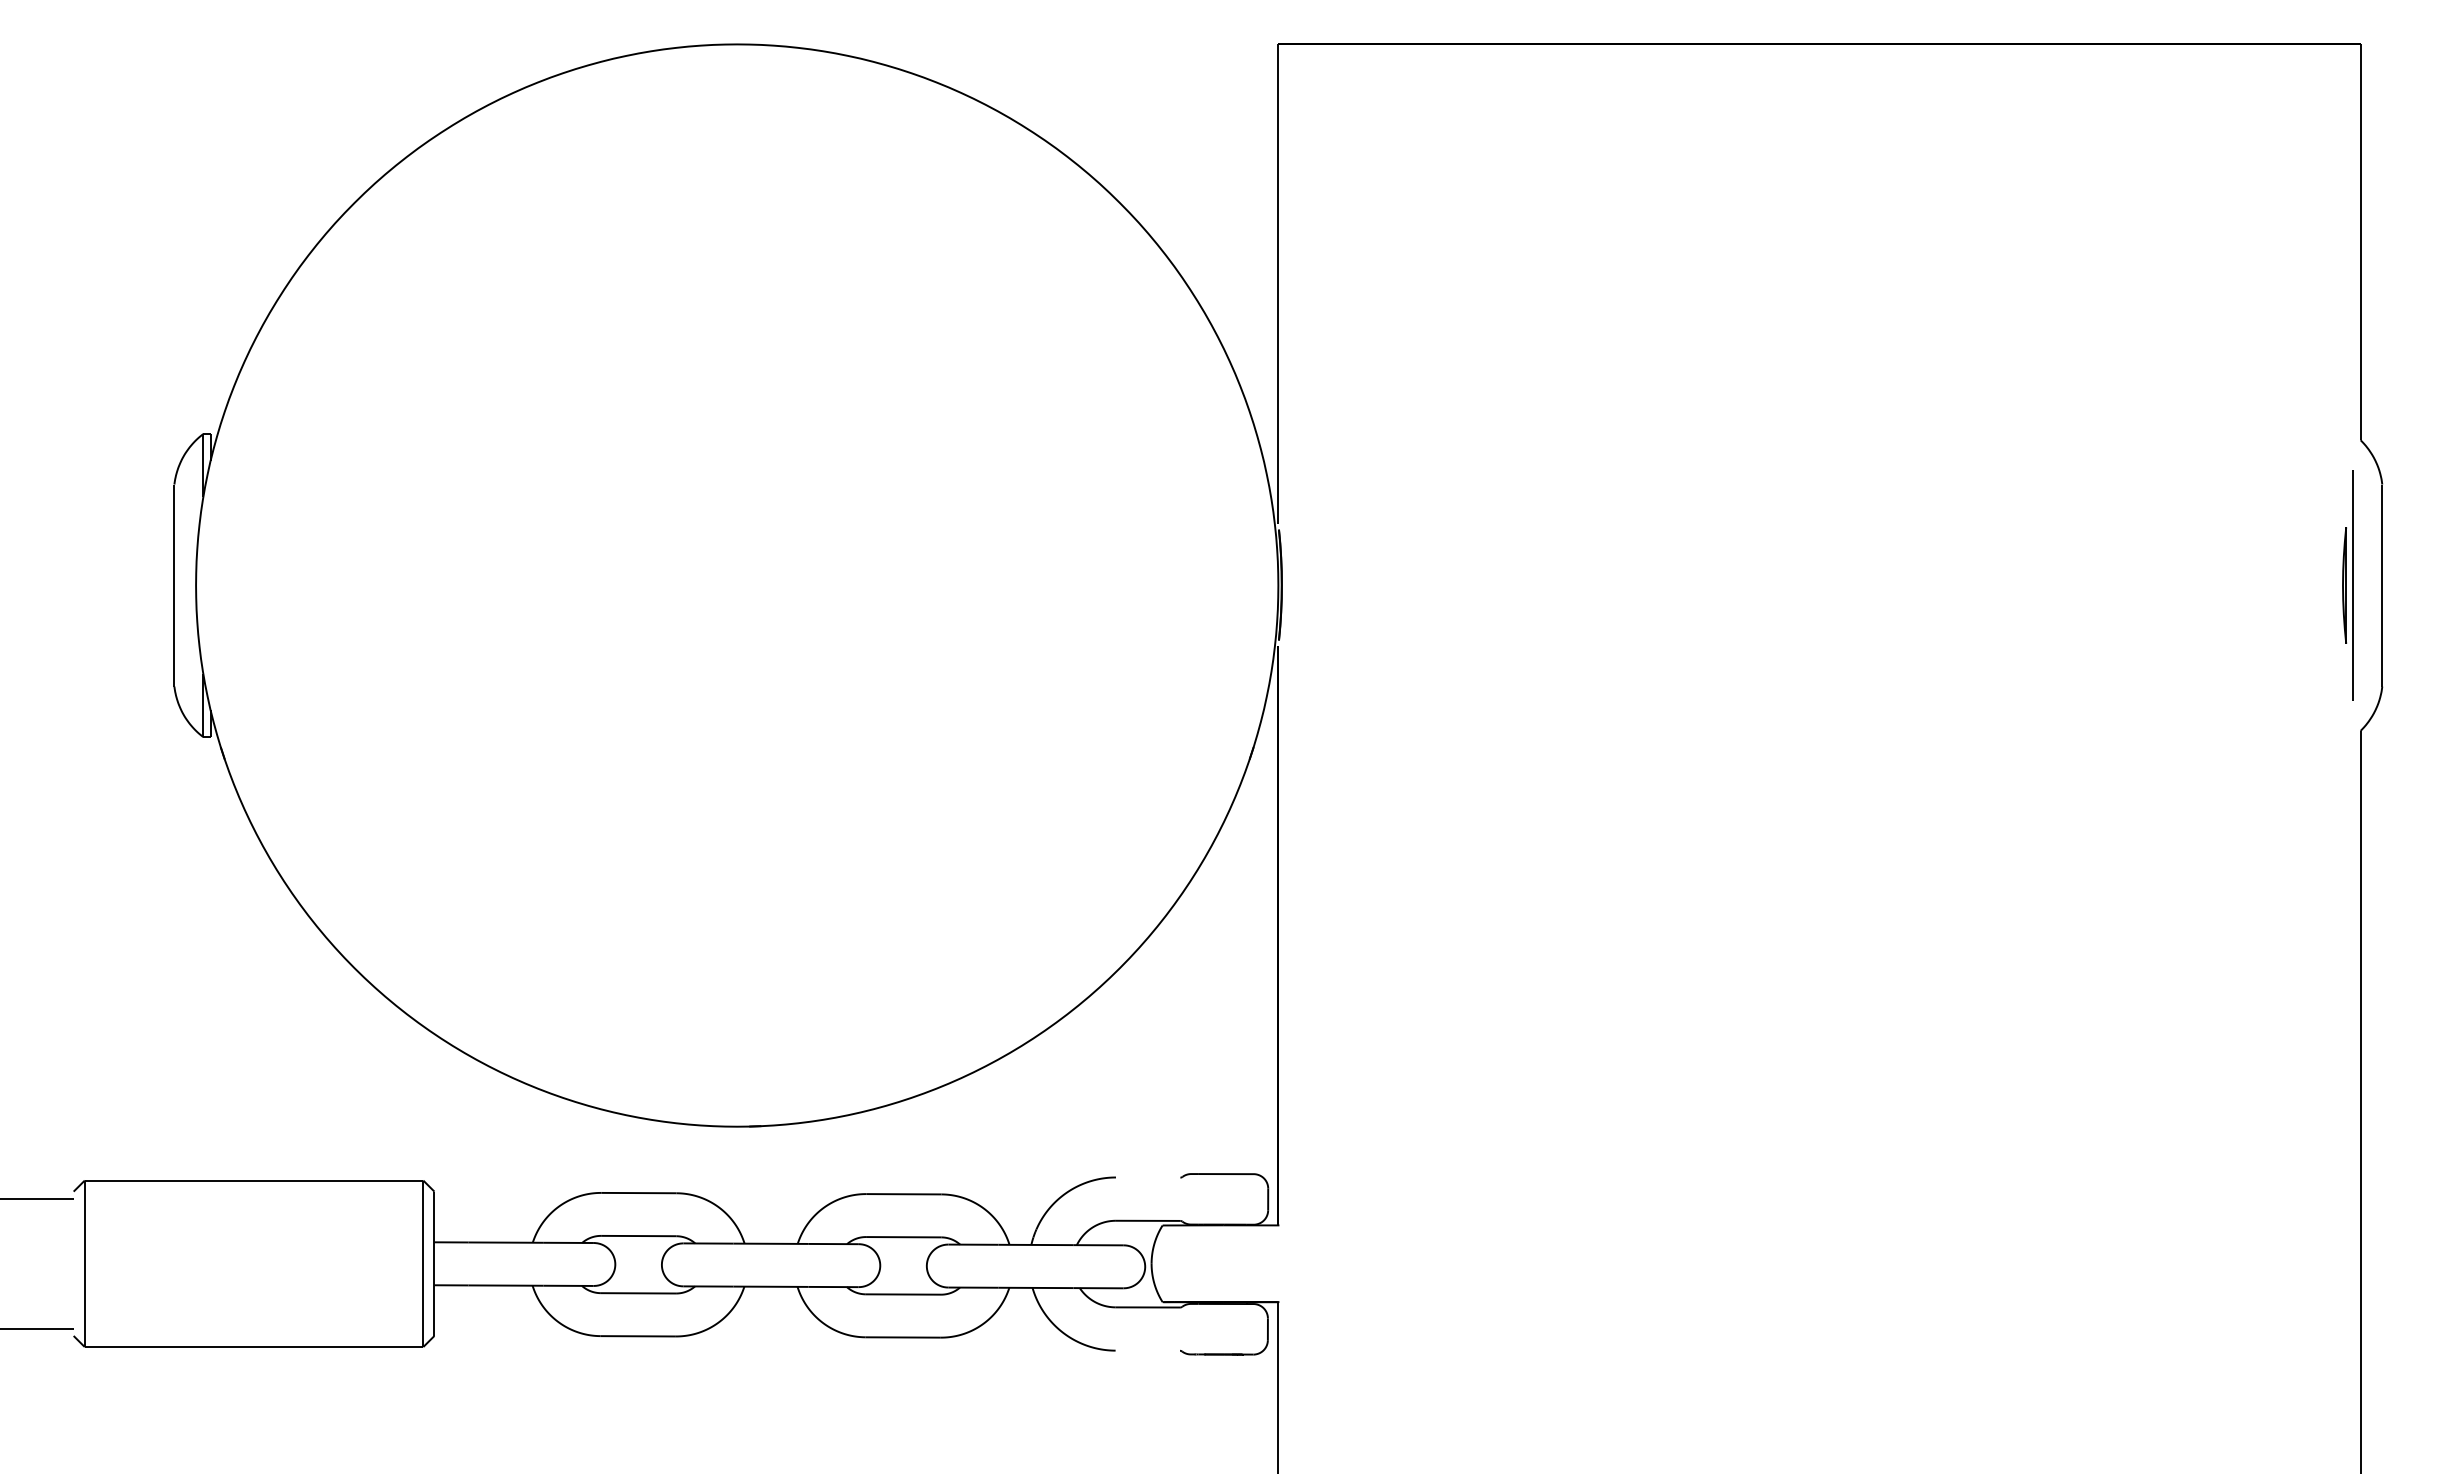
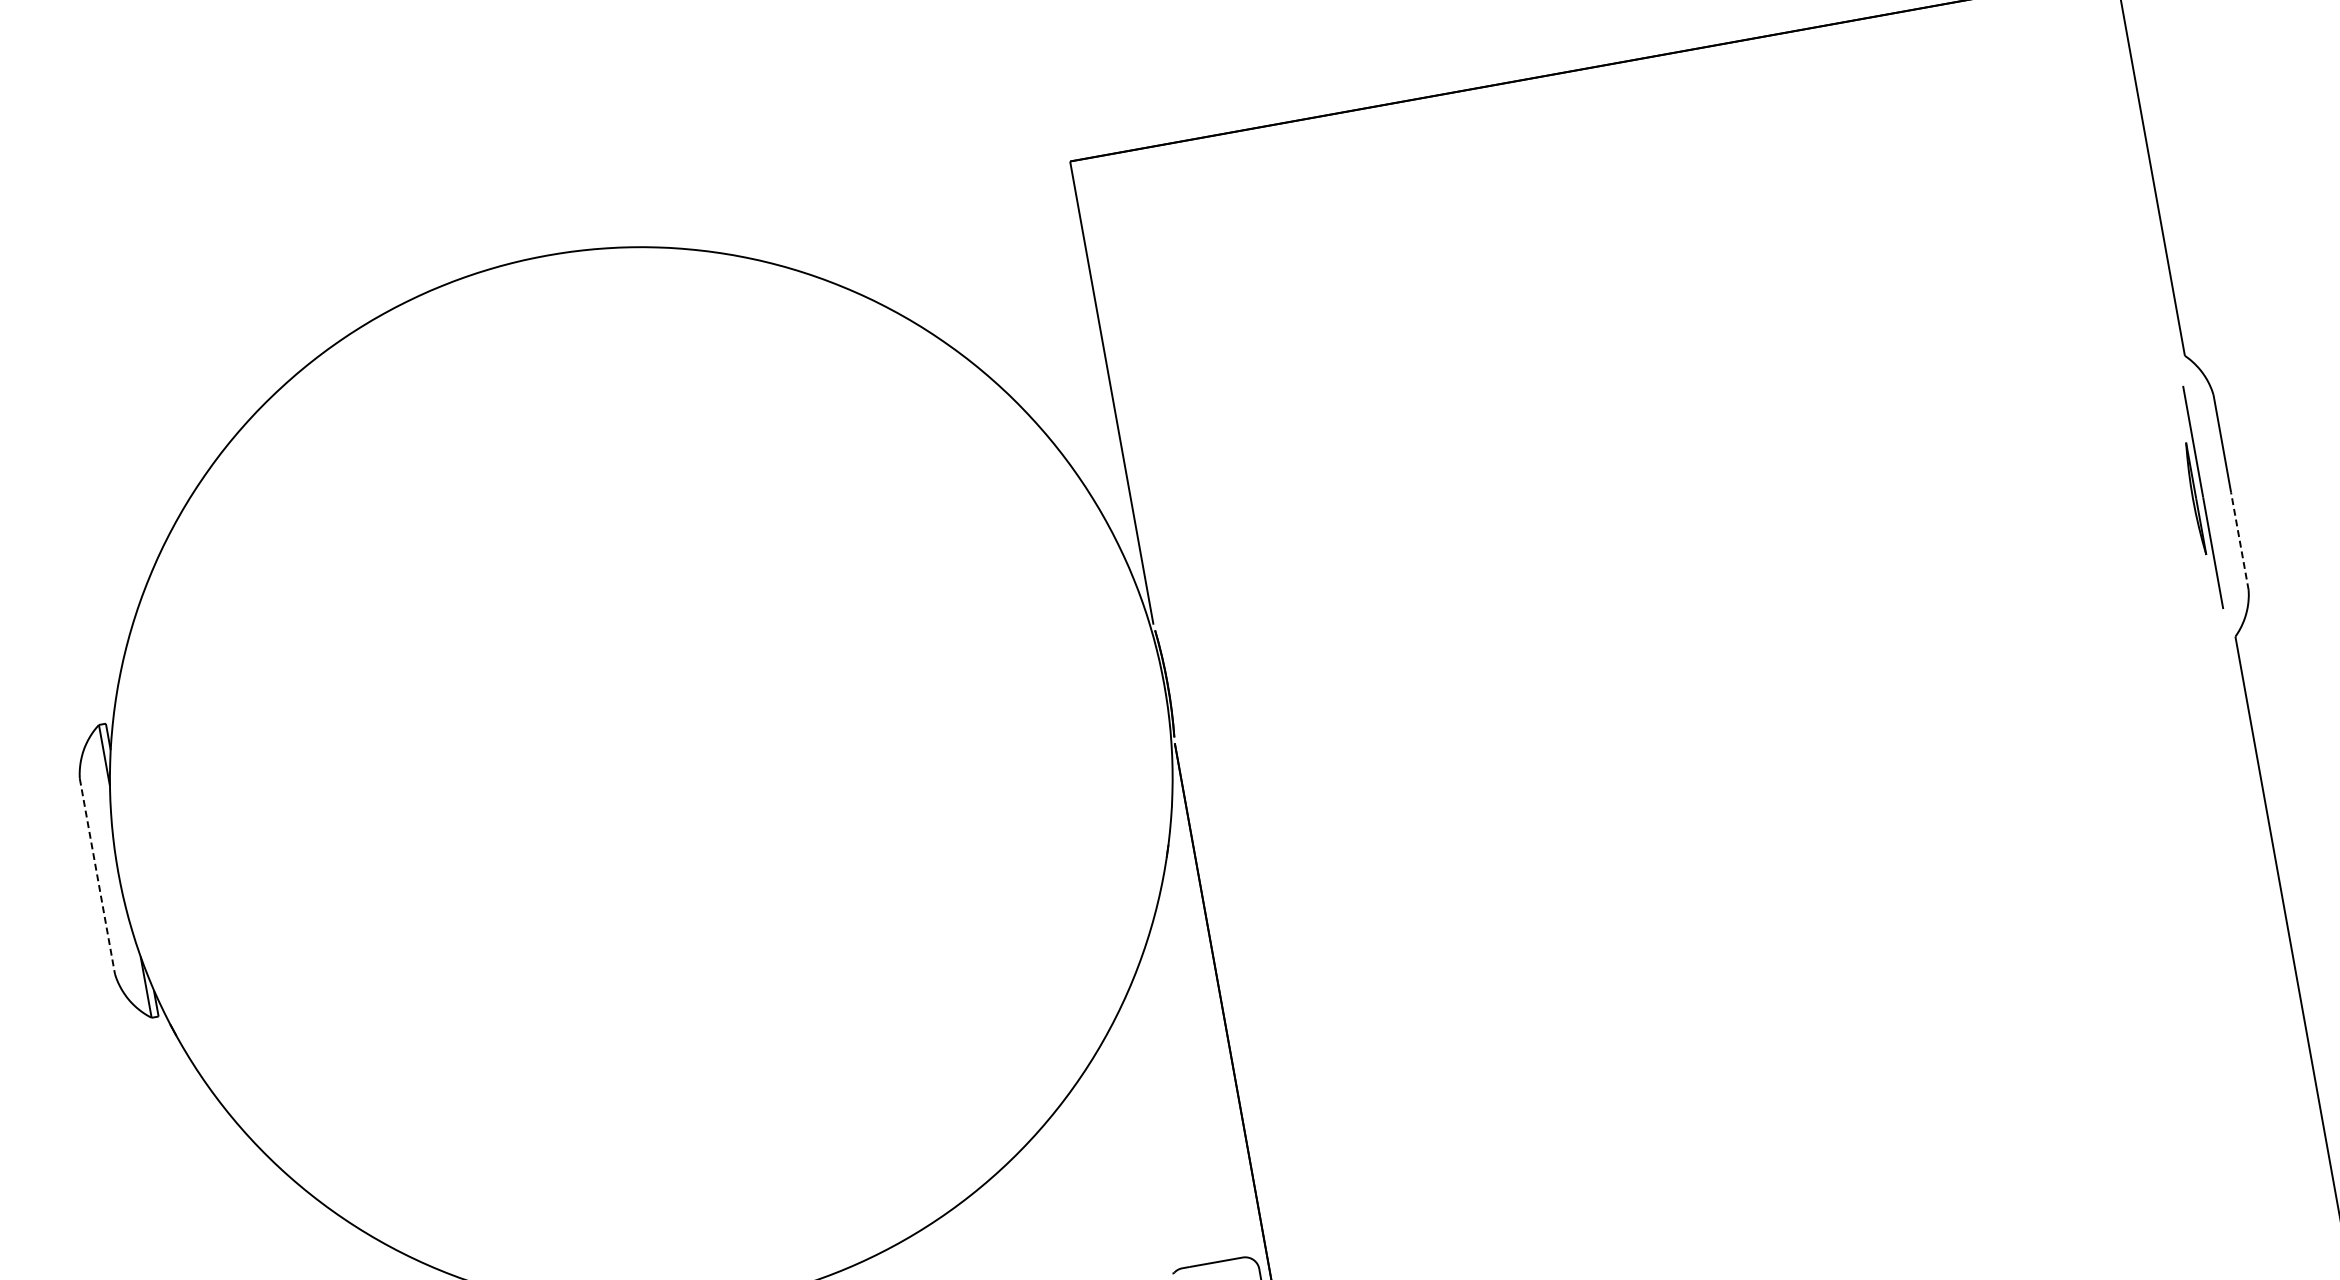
line: (174, 586) -> (97, 877), solid -> dashed
line: (2382, 636) -> (2240, 541), solid -> dashed

